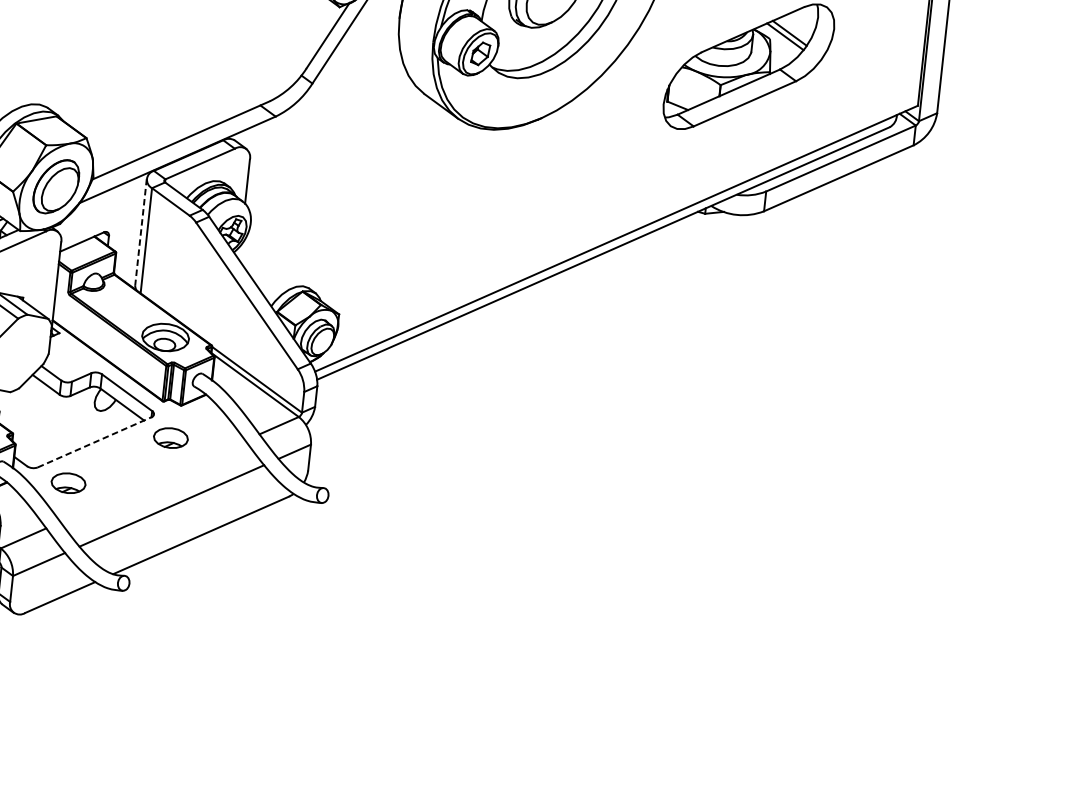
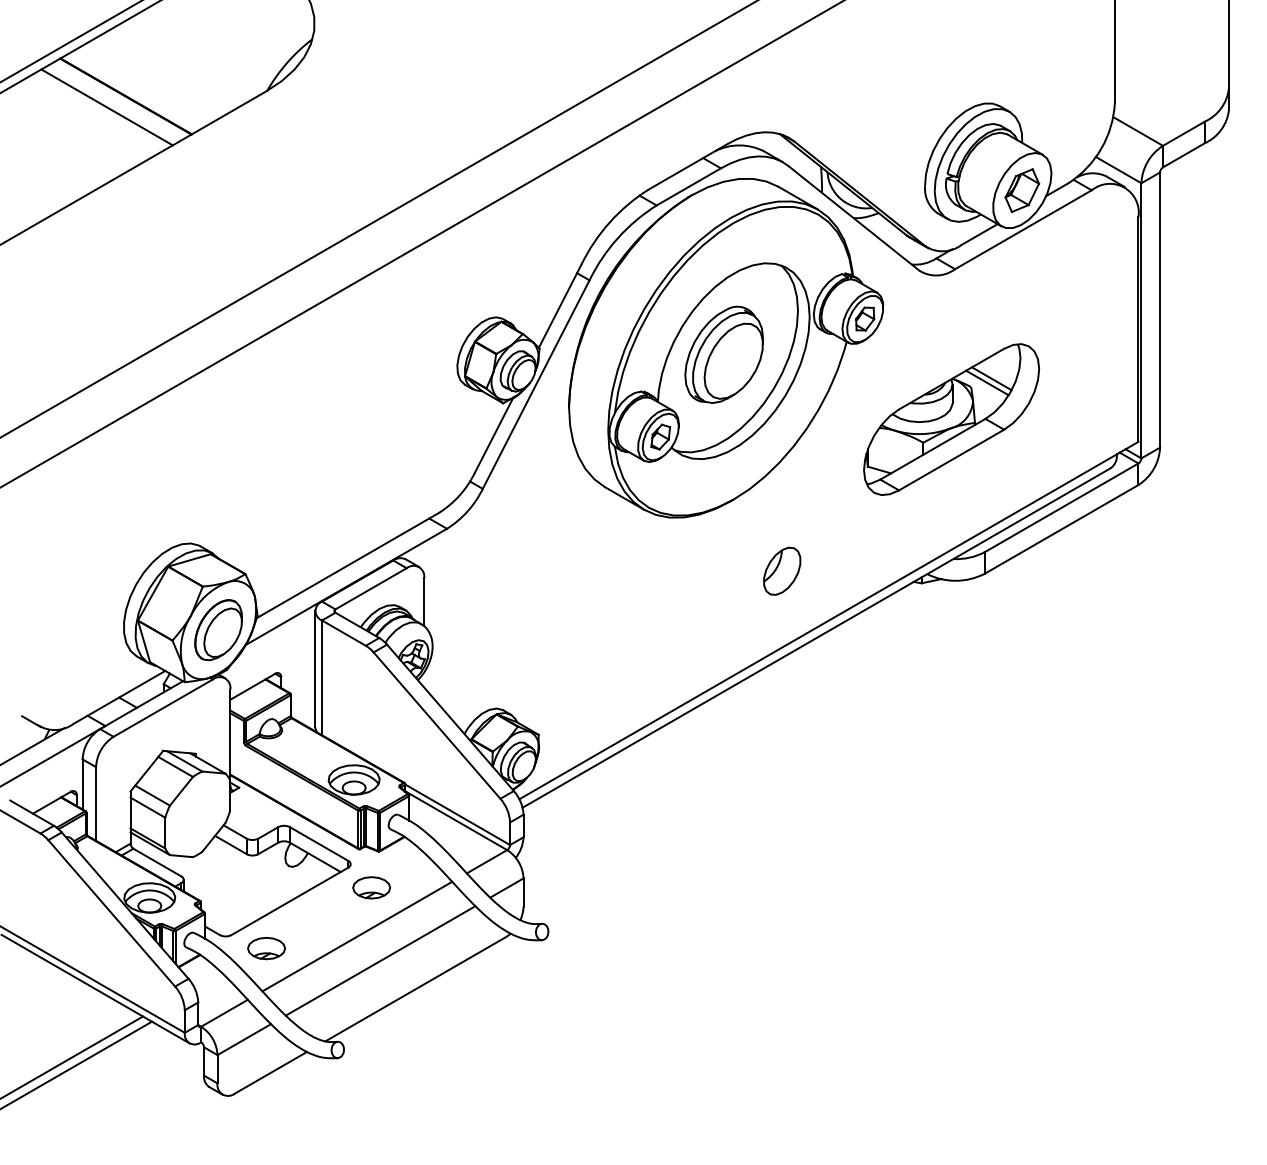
part: (578, 188) -> (782, 570), added
line: (141, 232) -> (315, 669), dashed -> solid
line: (95, 442) -> (290, 901), dashed -> solid
line: (153, 481) -> (357, 936), added

